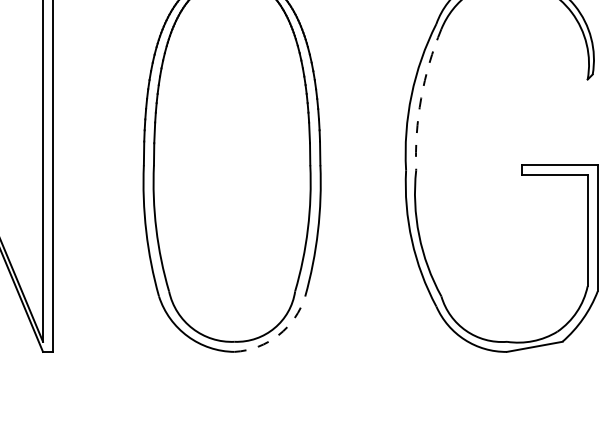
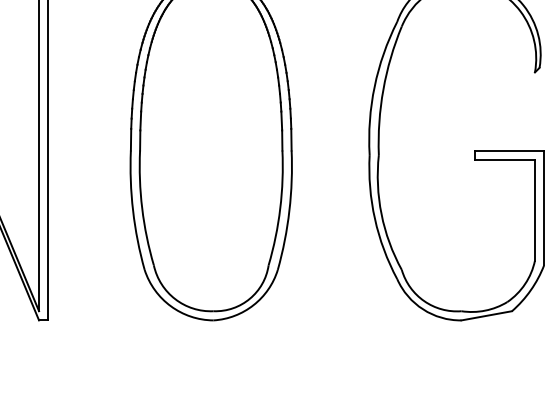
arc: (421, 98) -> (383, 89), dashed -> solid
arc: (278, 335) -> (253, 305), dashed -> solid

